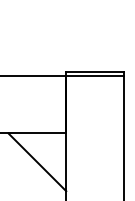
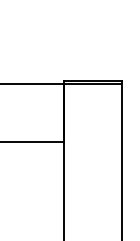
line: (37, 162) -> (35, 171), removed

